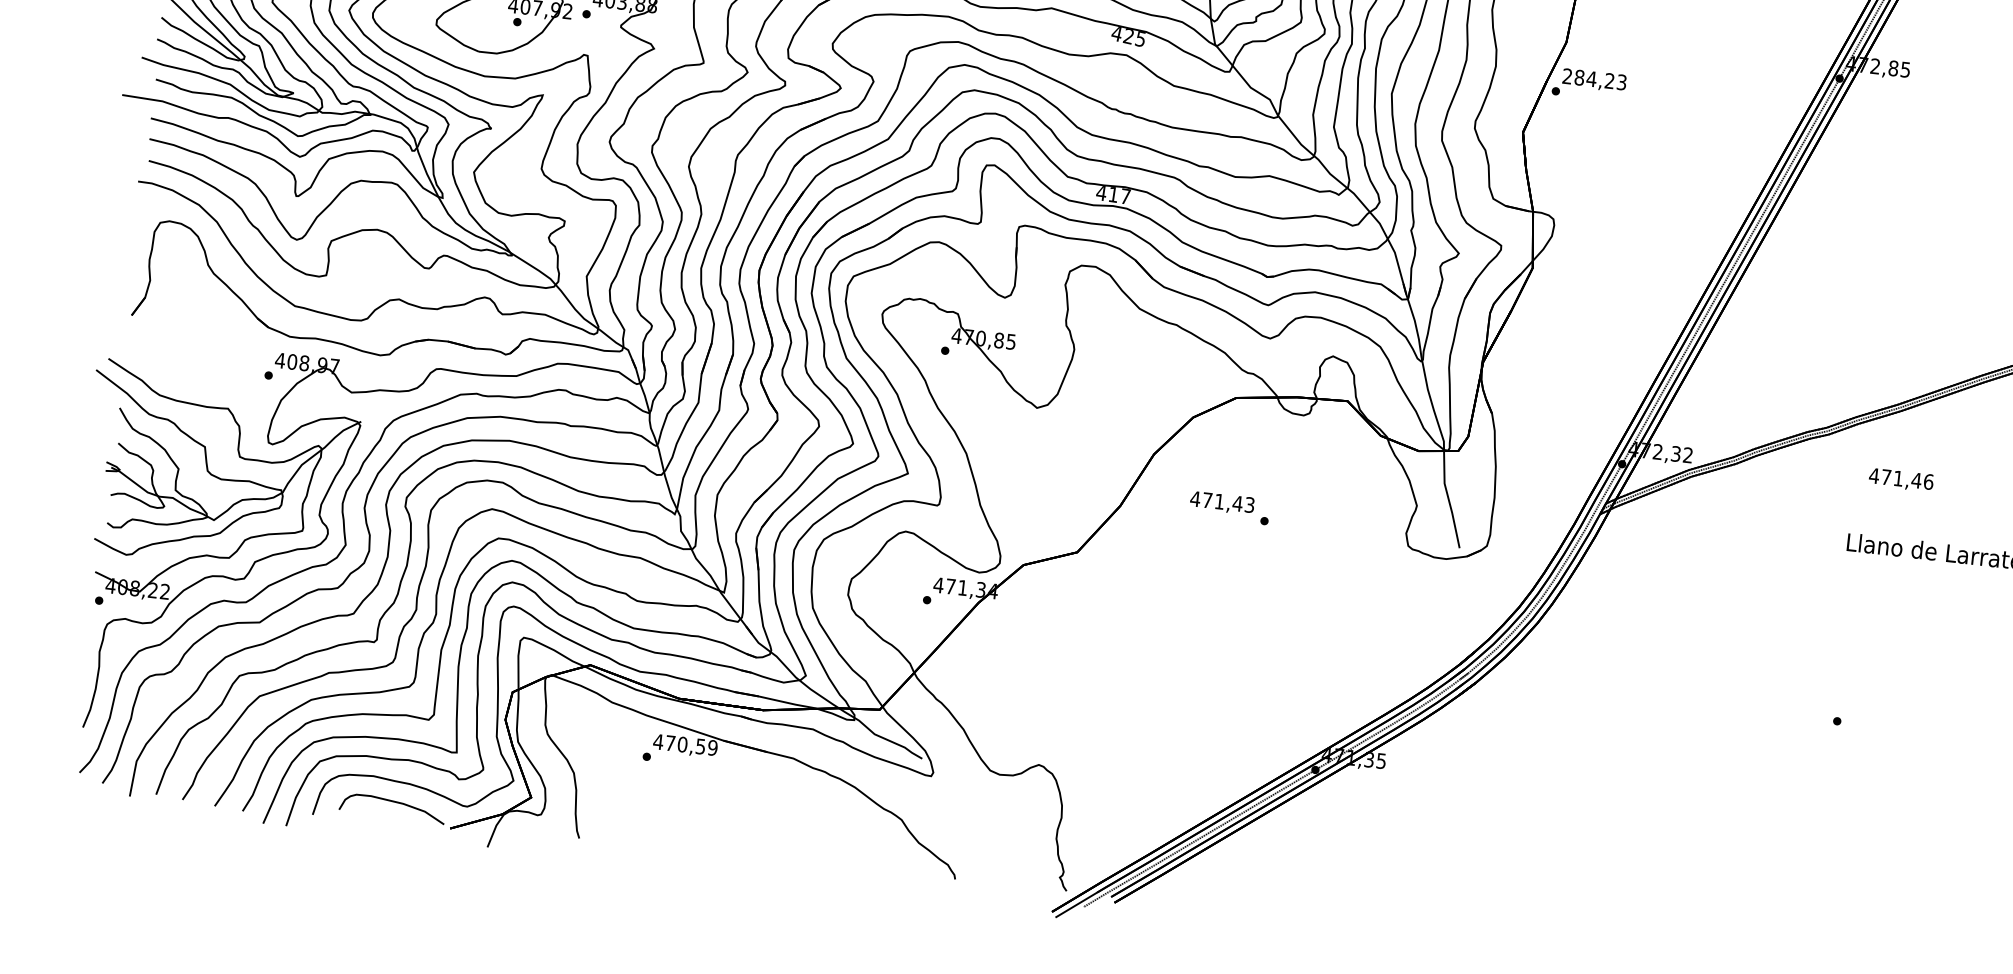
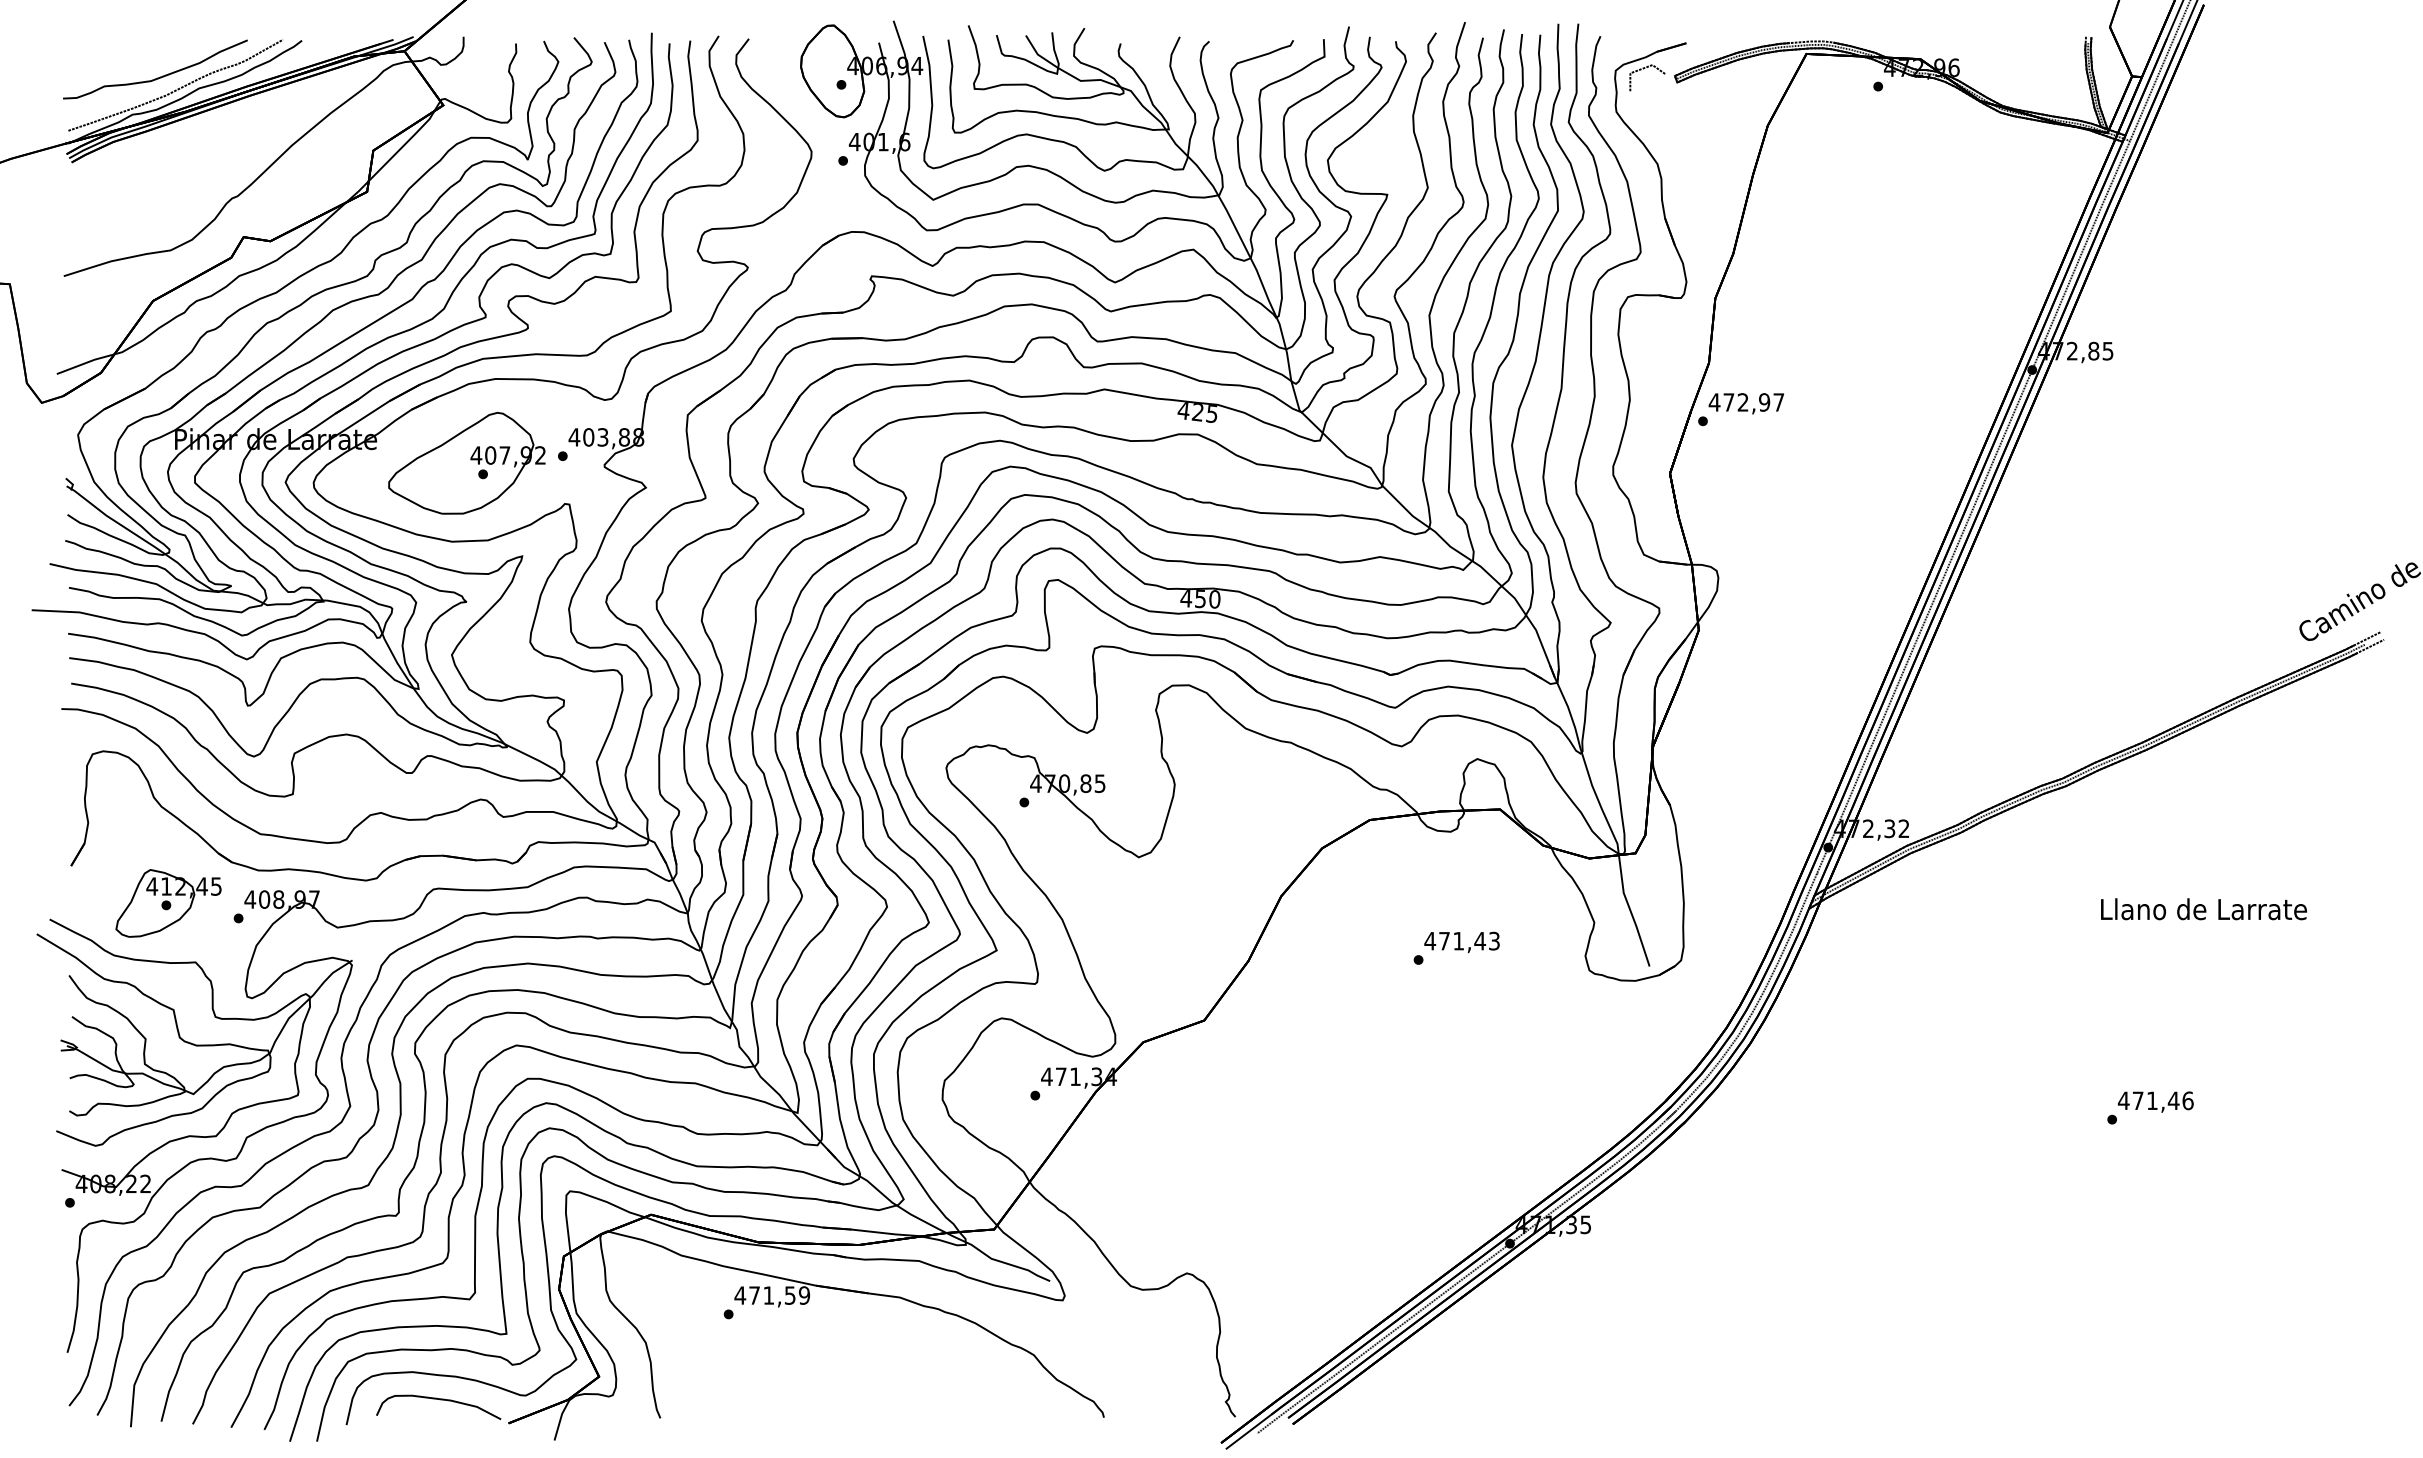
text: (1594, 79) -> (1746, 402), 284,23 -> 472,97
text: (1119, 195) -> (1207, 599), 417 -> 450
part: (210, 356) -> (168, 903), added
text: (1901, 479) -> (2155, 1101), moved
text: (1221, 503) -> (1461, 942), moved
text: (682, 744) -> (768, 1295), 470,59 -> 471,59

